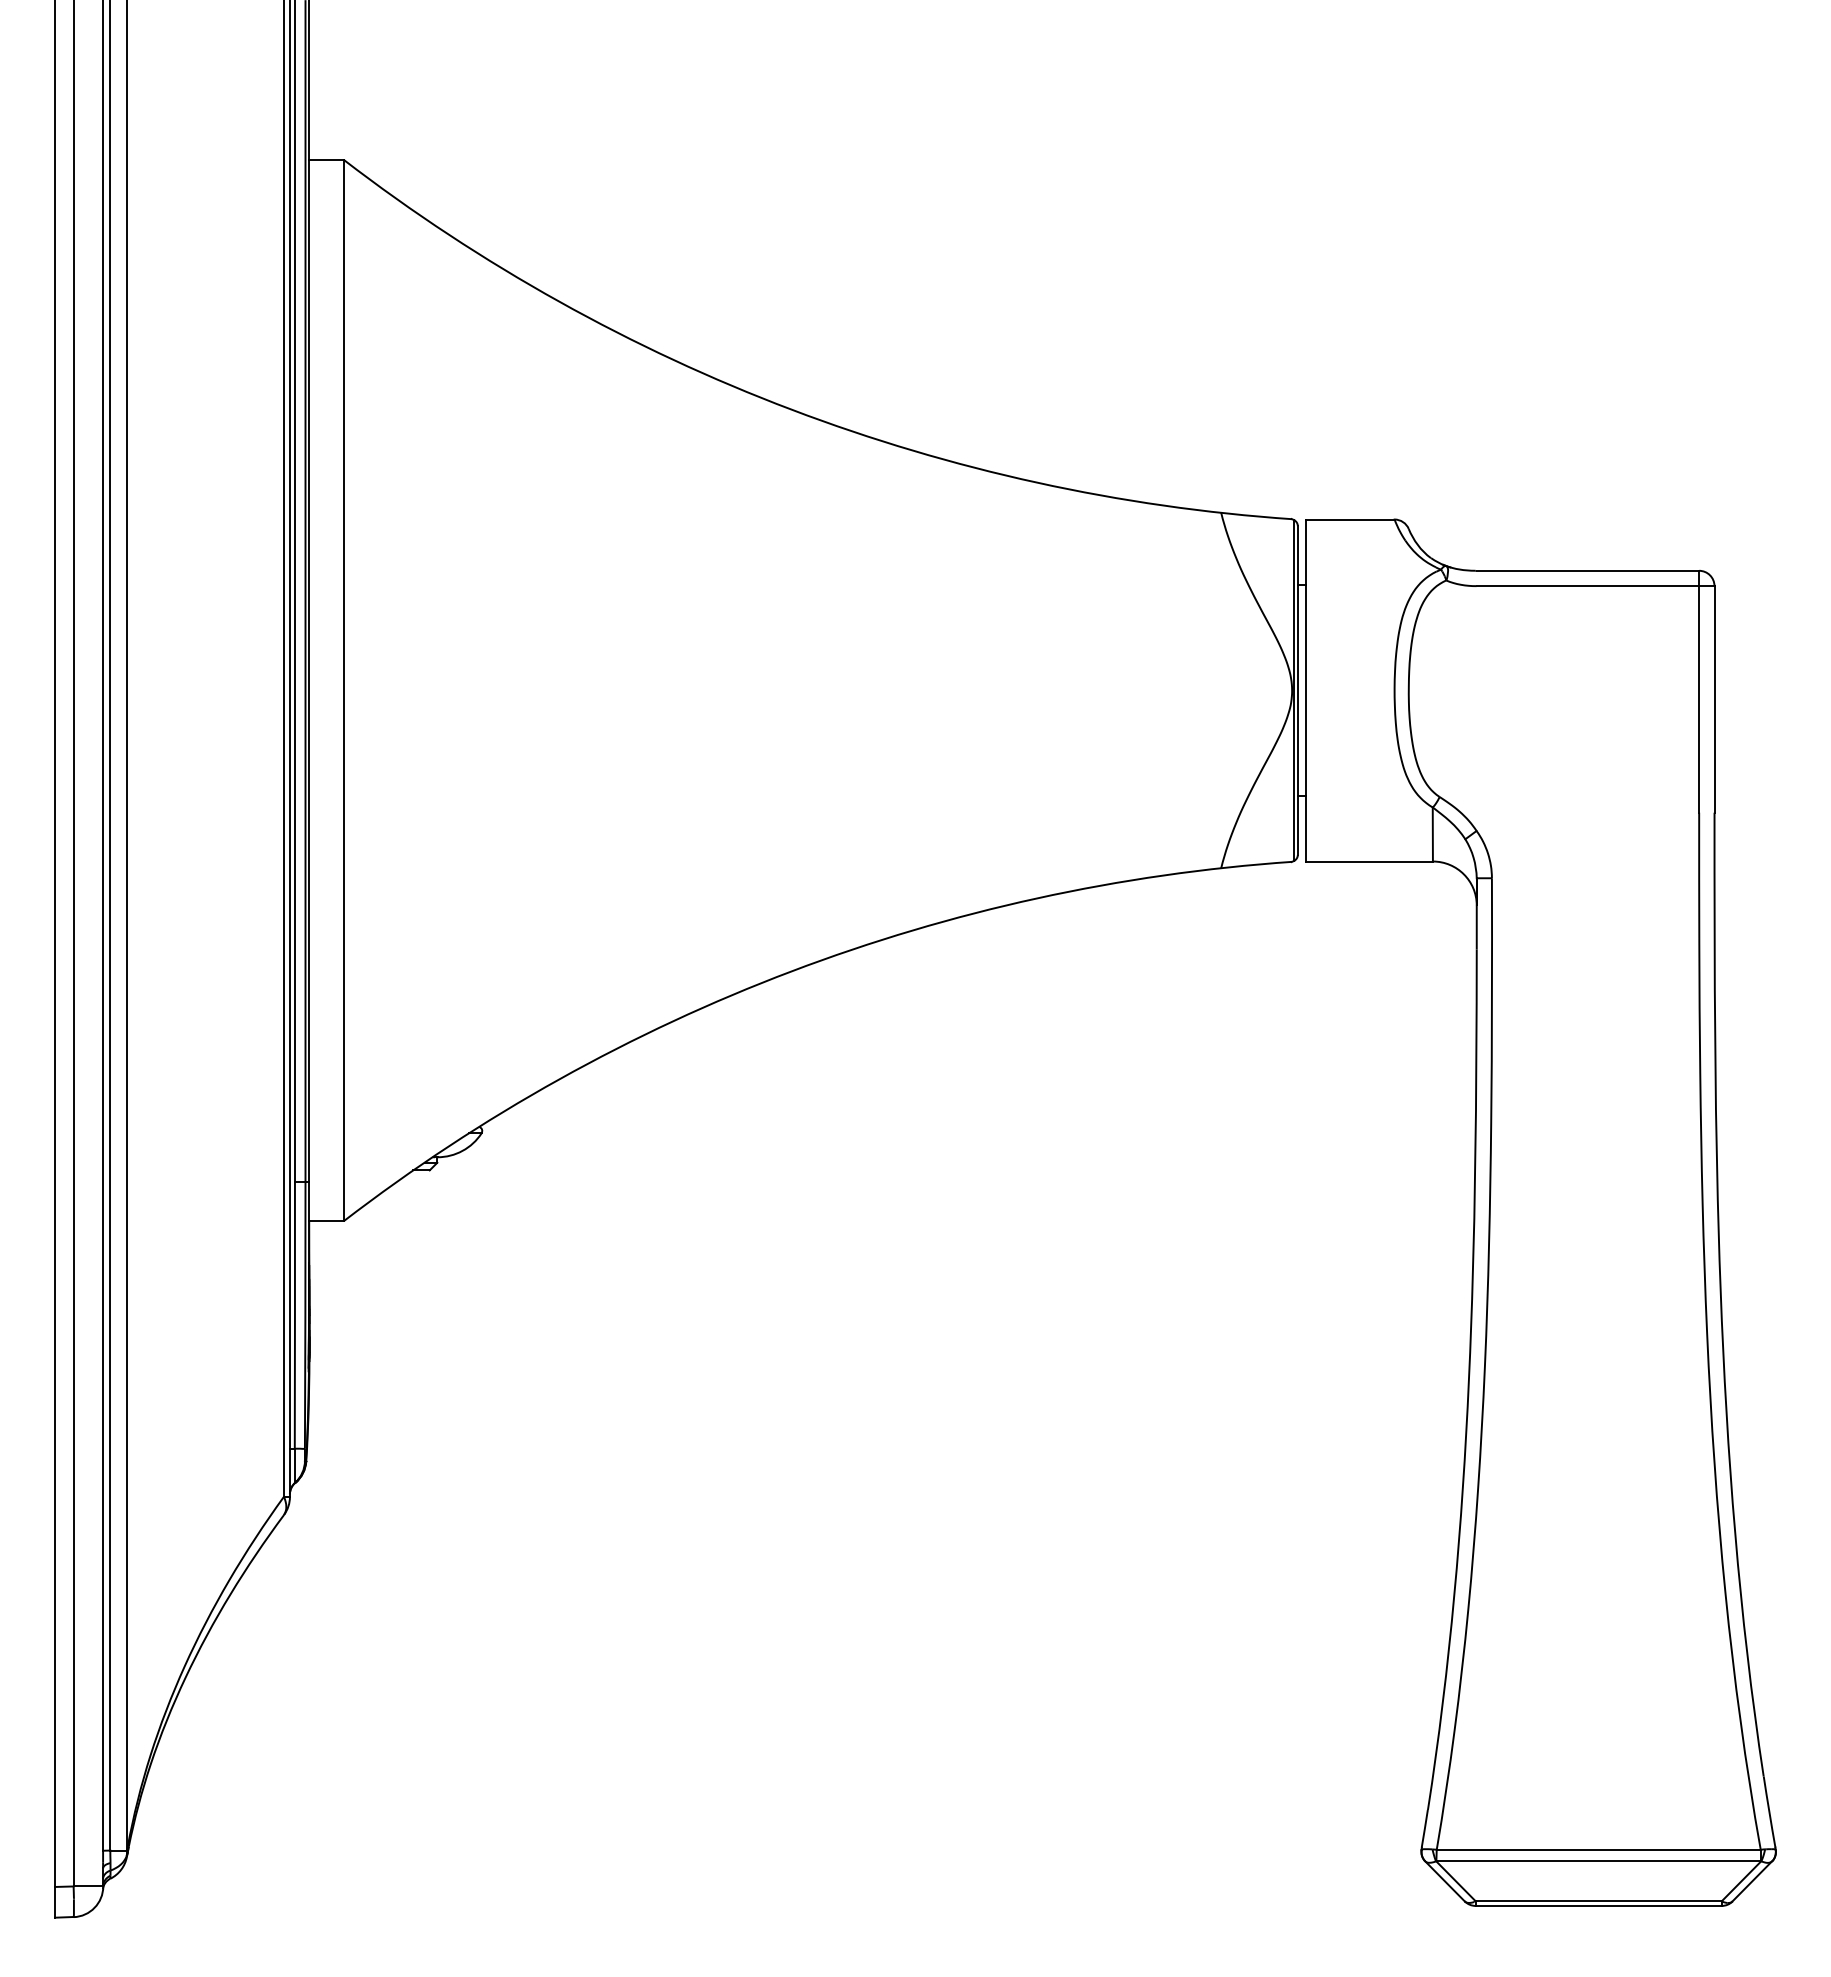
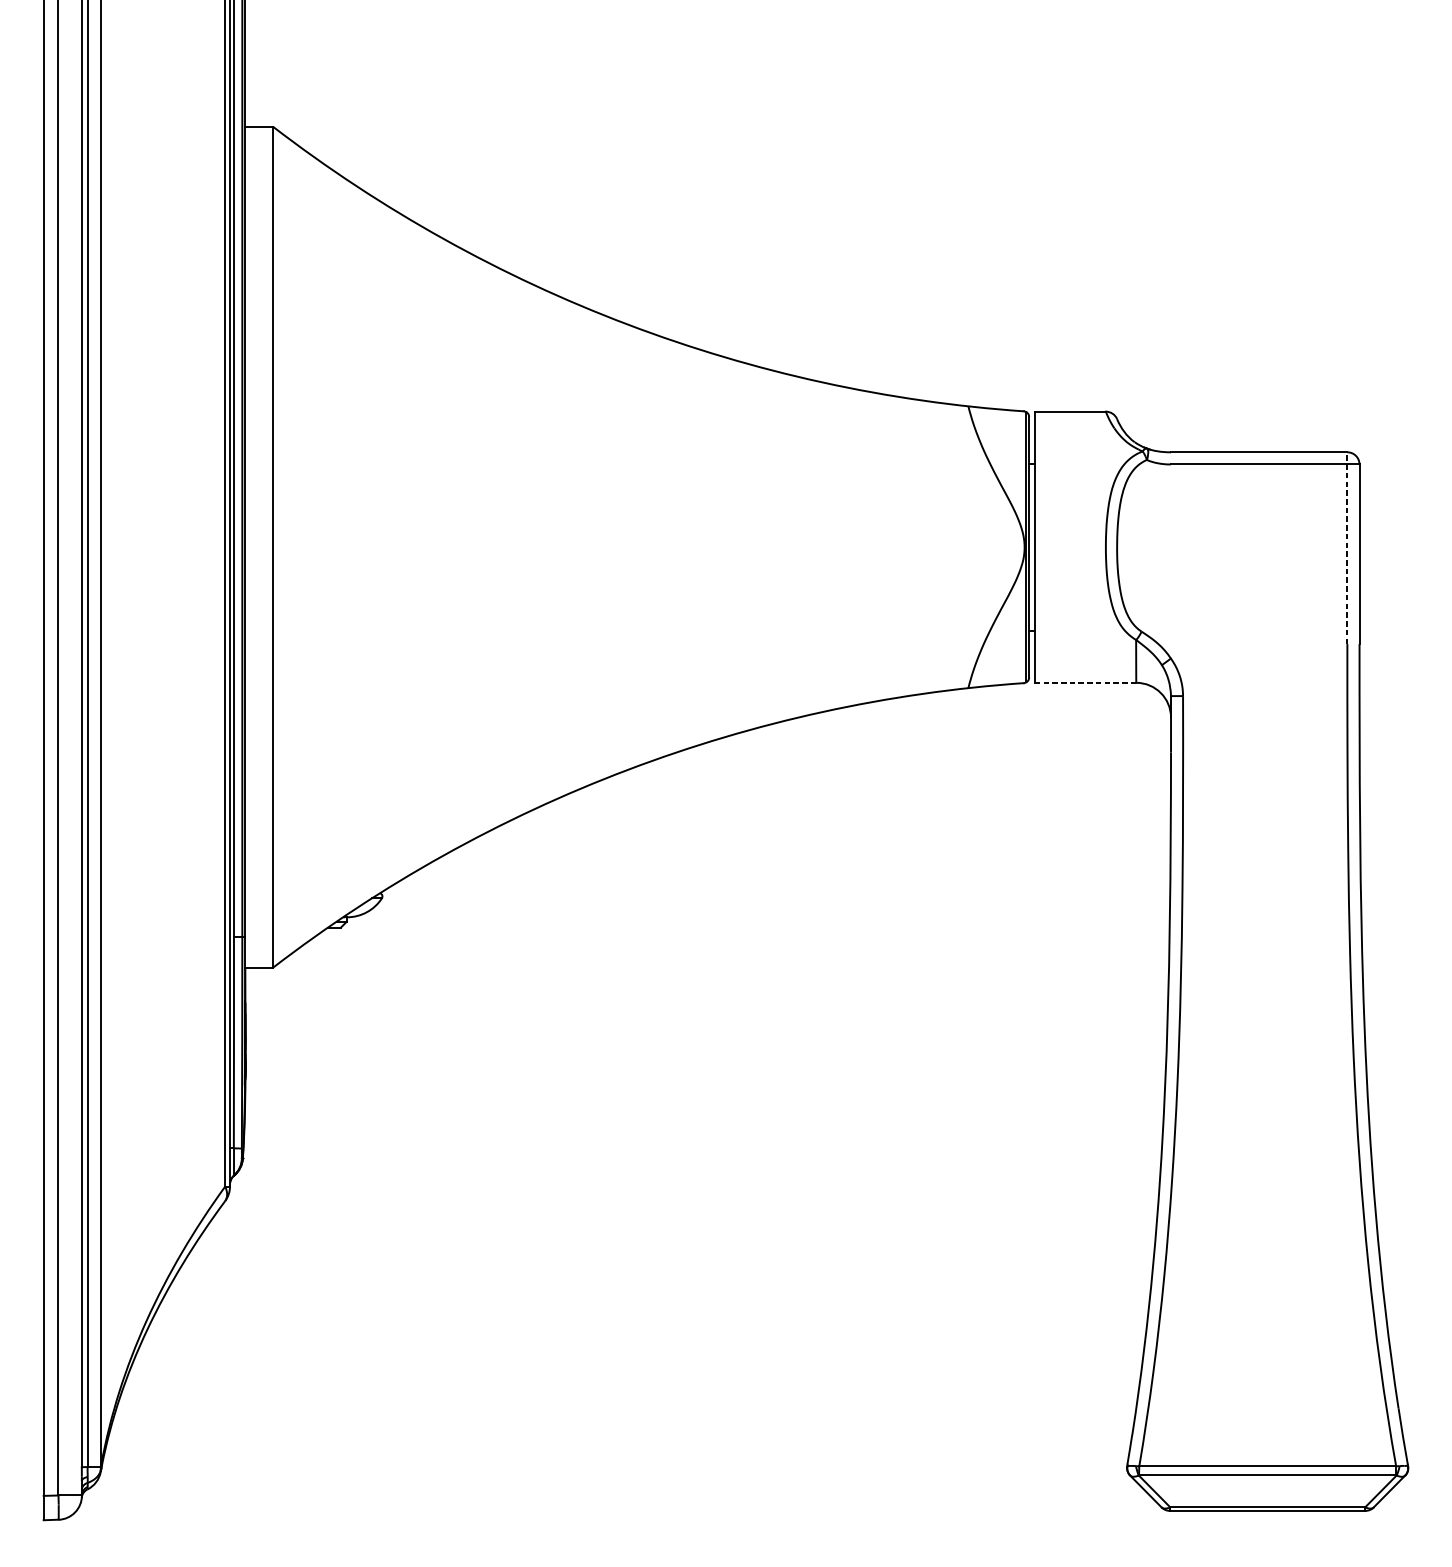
line: (1699, 691) -> (1347, 548), solid -> dashed
line: (1369, 861) -> (1085, 682), solid -> dashed

